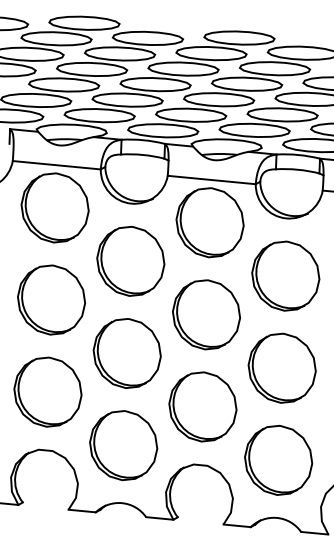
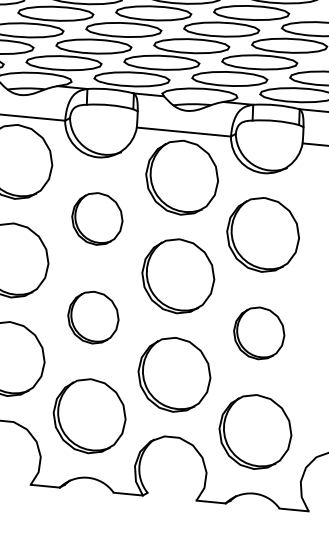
part: (130, 260) -> (96, 218), size x0.7
part: (126, 353) -> (92, 317), size x0.7
part: (281, 367) -> (258, 332), size x0.7

